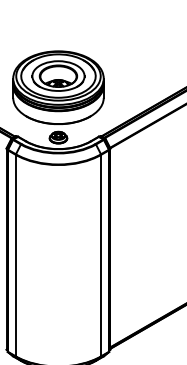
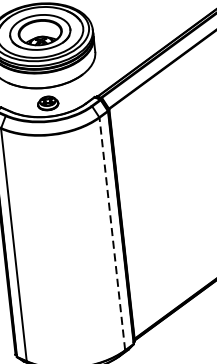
line: (101, 255) -> (112, 233), solid -> dashed

